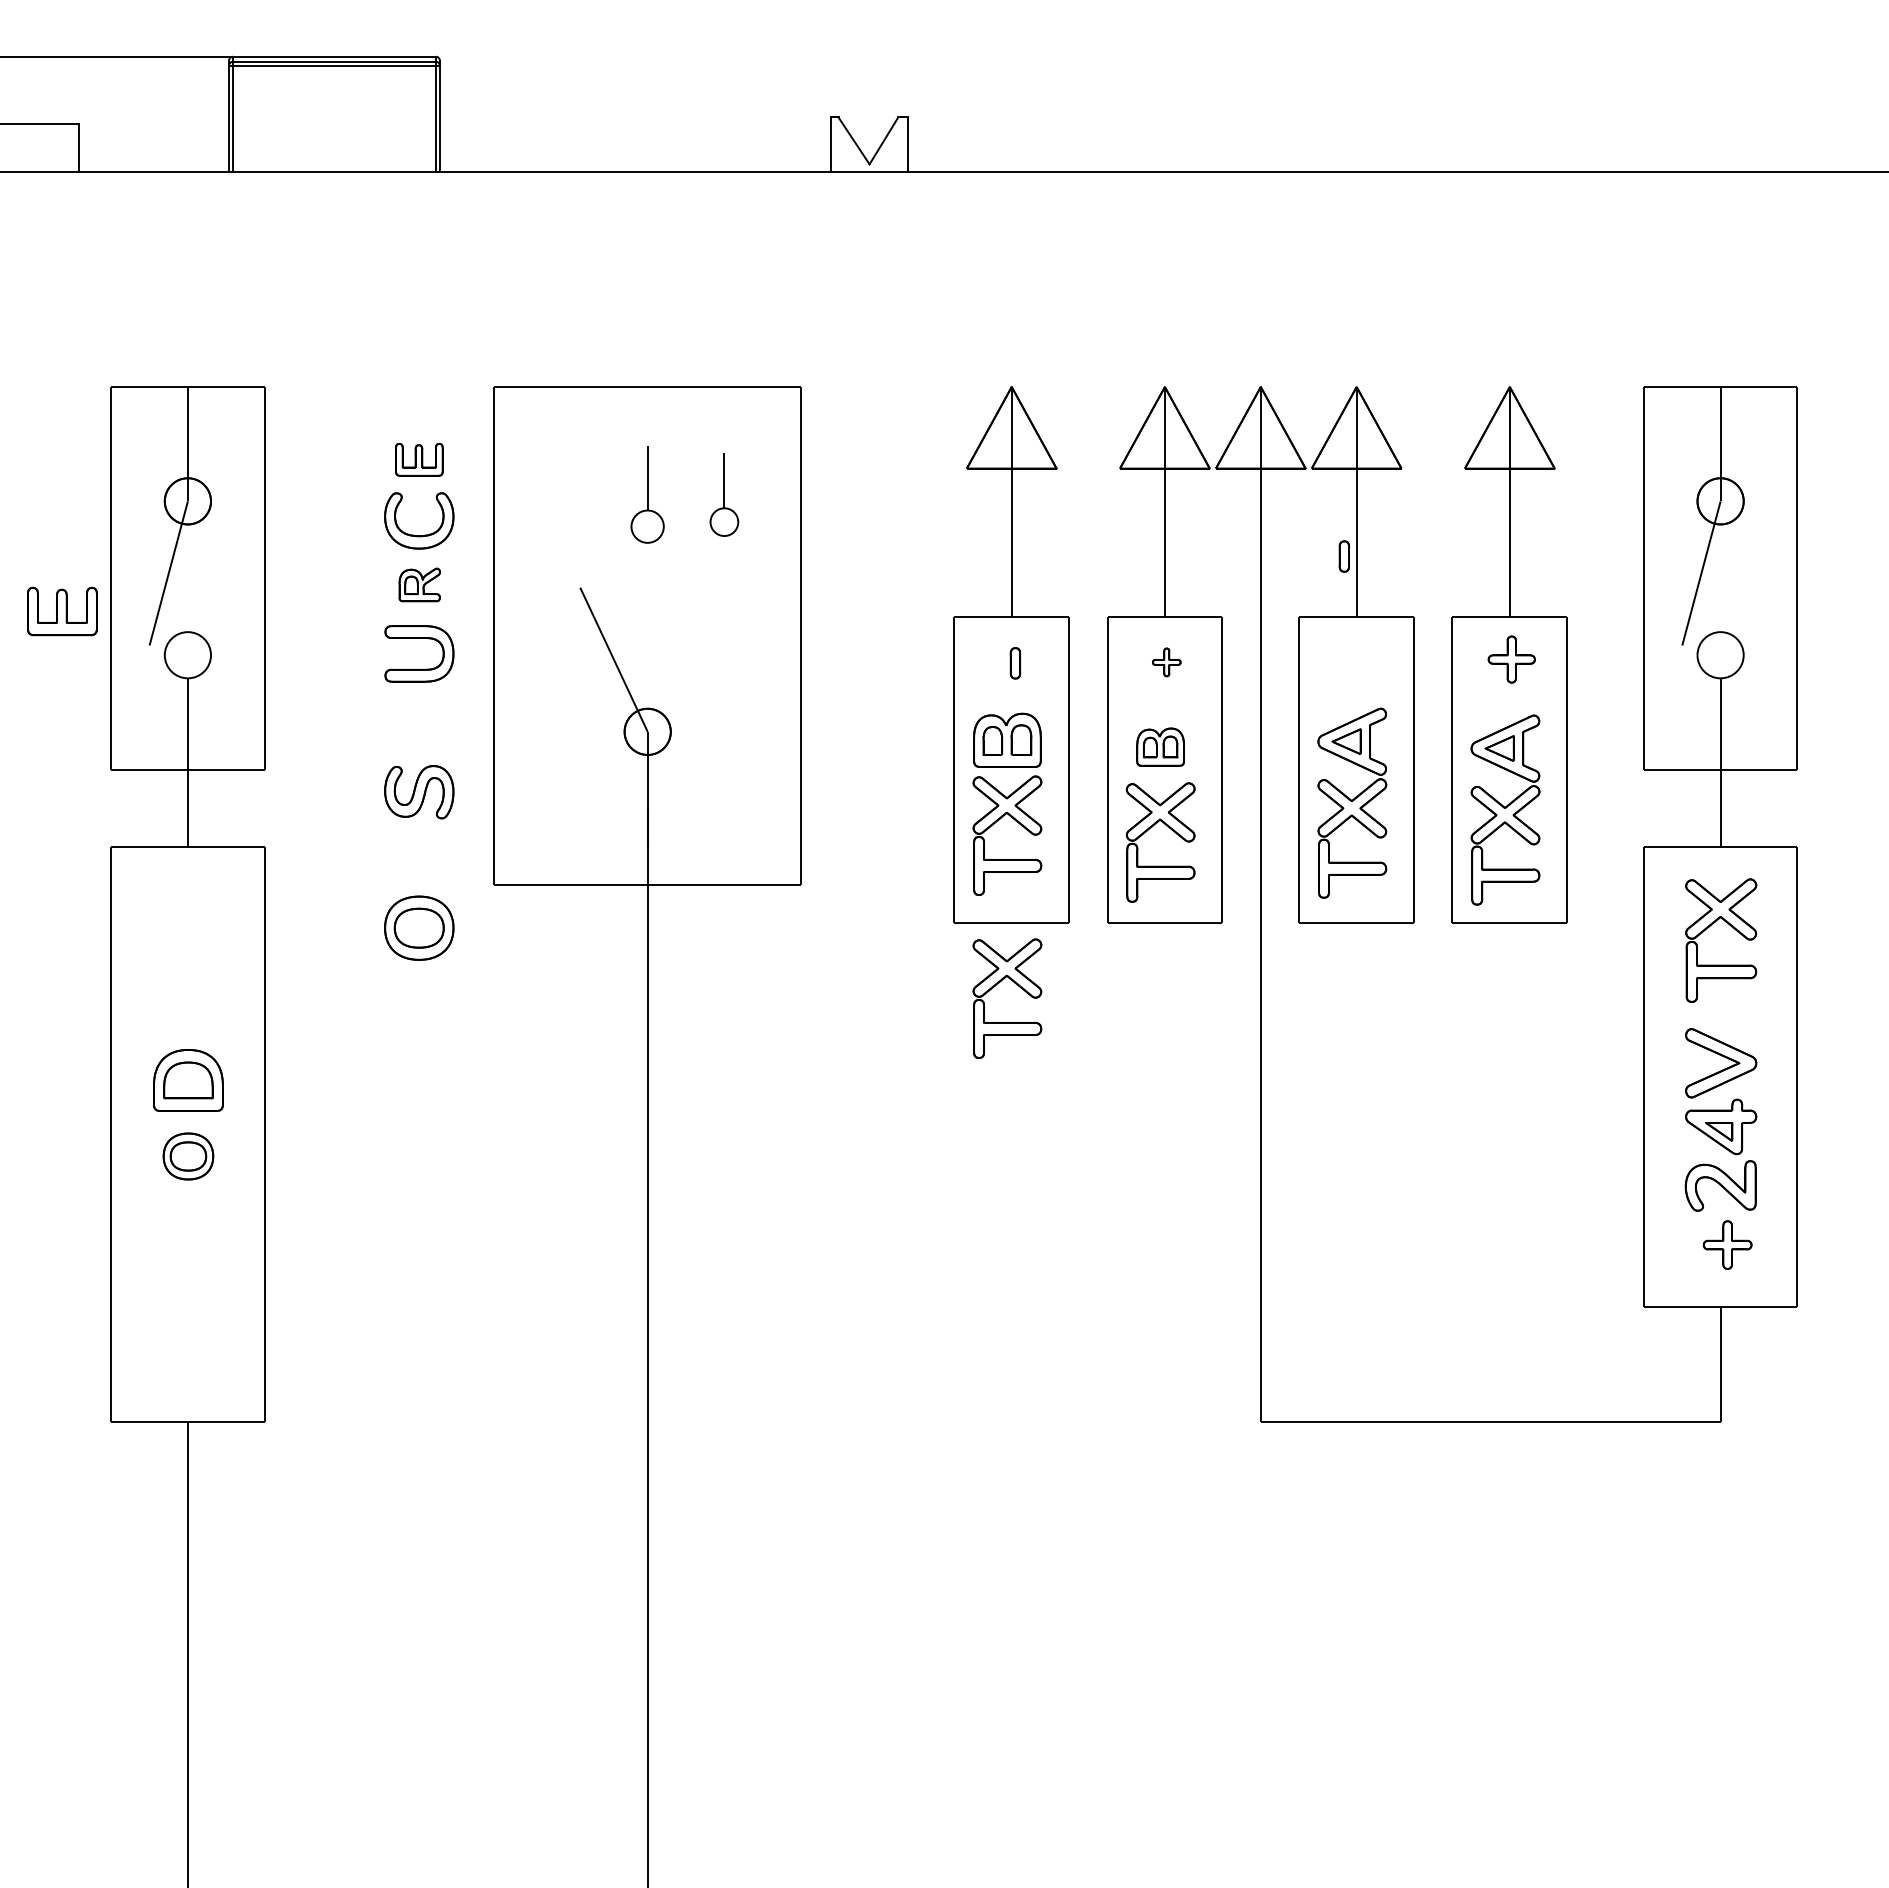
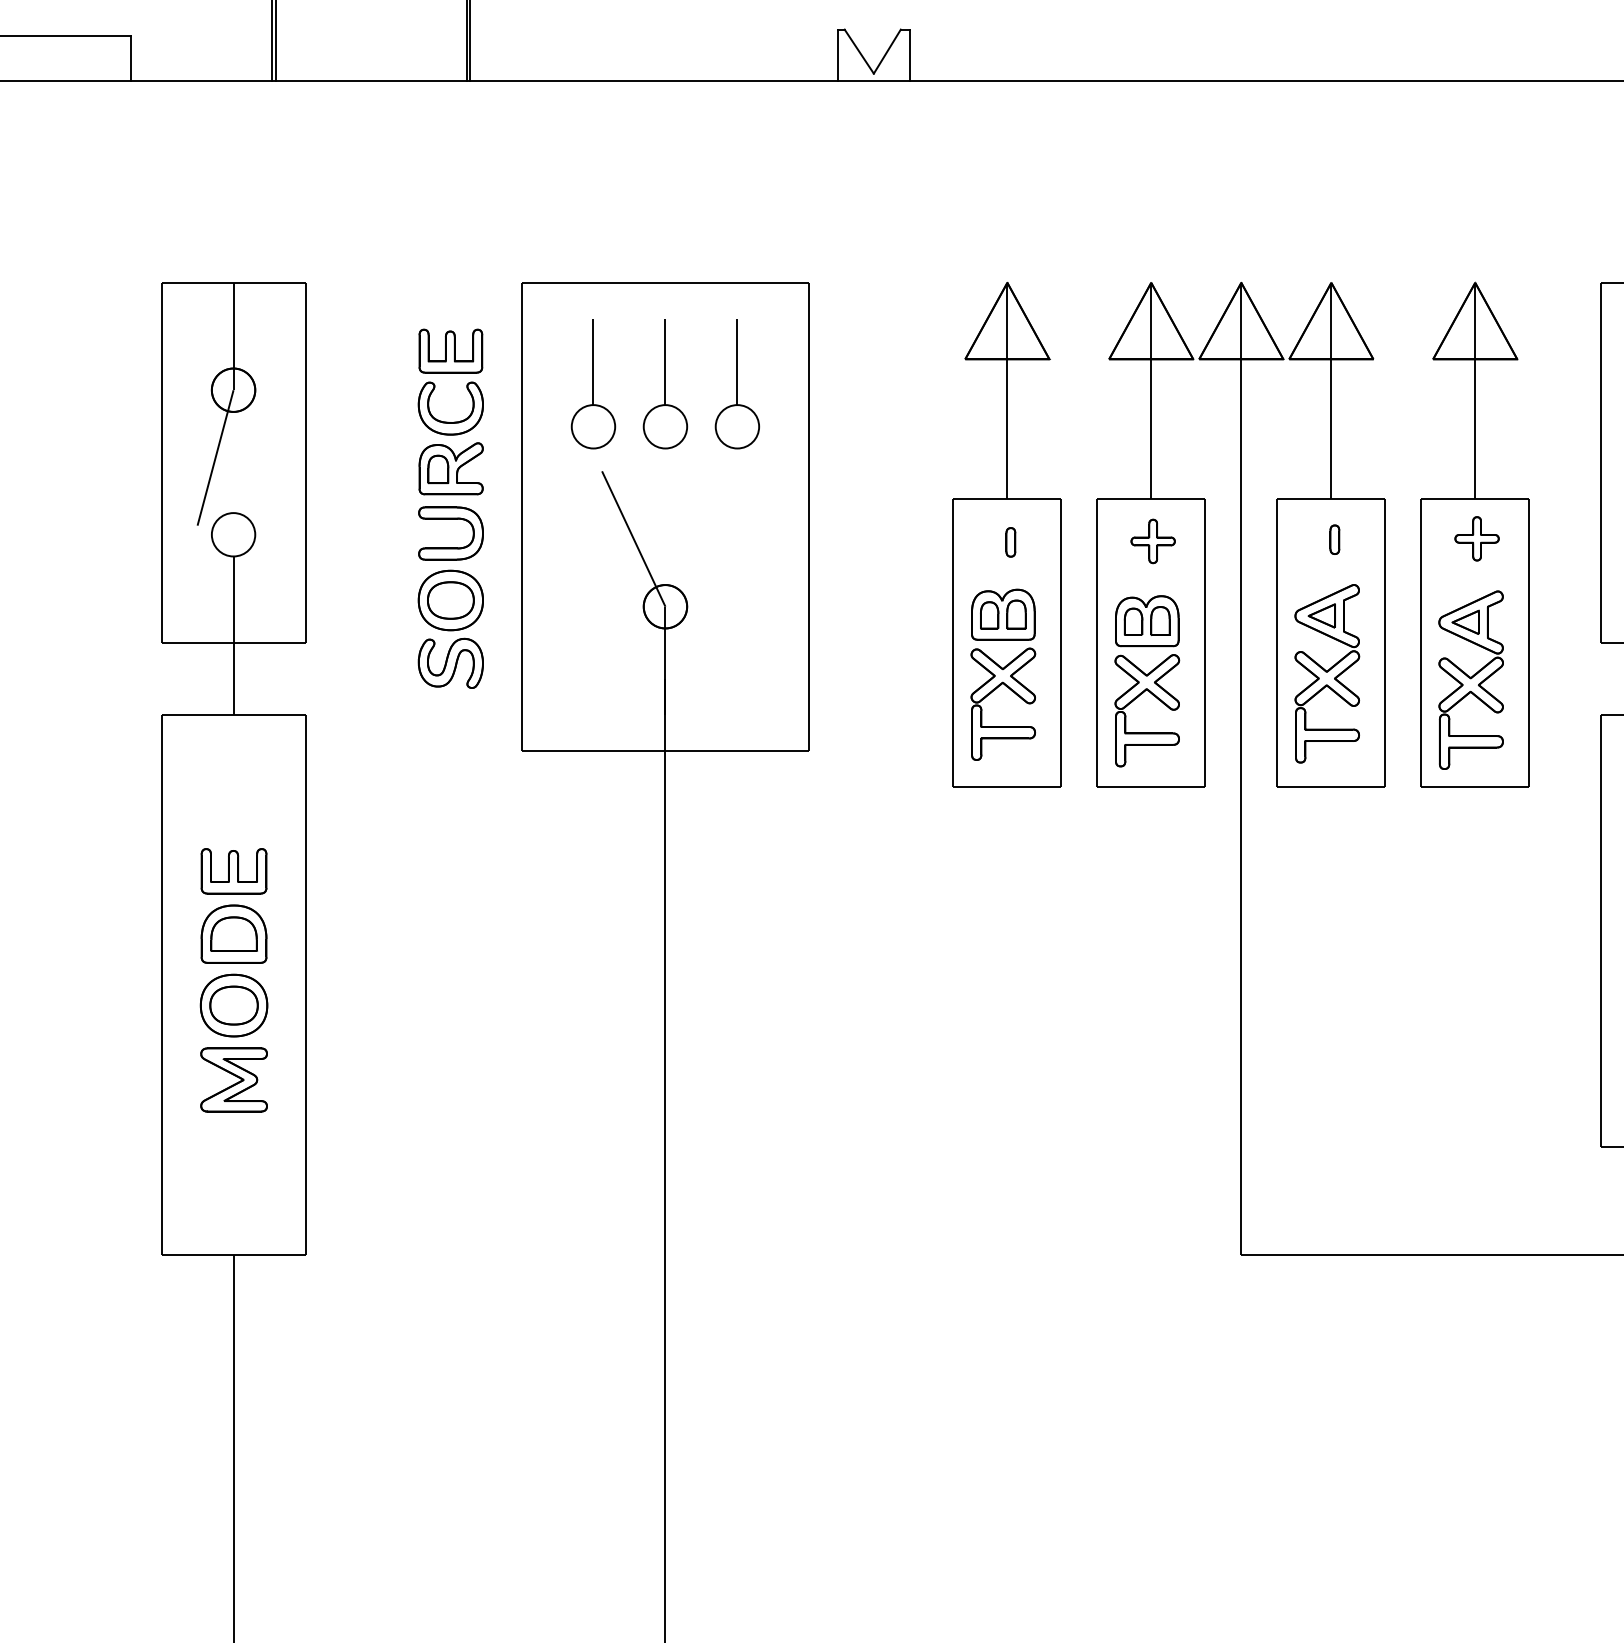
part: (419, 459) -> (451, 350), size x1.43
part: (571, 494) -> (593, 383), added
part: (647, 494) -> (665, 383), size x1.43
part: (724, 494) -> (737, 383), size x1.67
part: (1343, 556) -> (1334, 539), moved
part: (419, 584) -> (451, 468), size x1.67
part: (62, 611) -> (234, 871), moved
part: (1166, 662) -> (1152, 541), size x1.67
part: (1160, 746) -> (1147, 620), size x1.43
part: (419, 927) -> (451, 599), moved
part: (1015, 984) -> (1010, 844), removed
part: (188, 1156) -> (234, 1005), size x1.43
part: (188, 1235) -> (234, 1079), added

